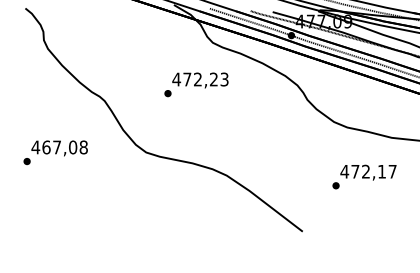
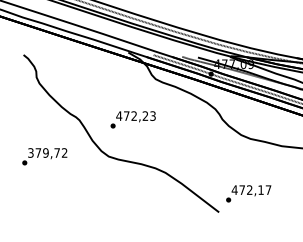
text: (195, 84) -> (132, 119), moved
text: (59, 146) -> (47, 152), 467,08 -> 379,72
text: (364, 176) -> (248, 193), moved

